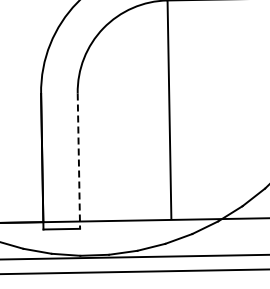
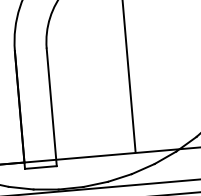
line: (78, 161) -> (51, 107), dashed -> solid

